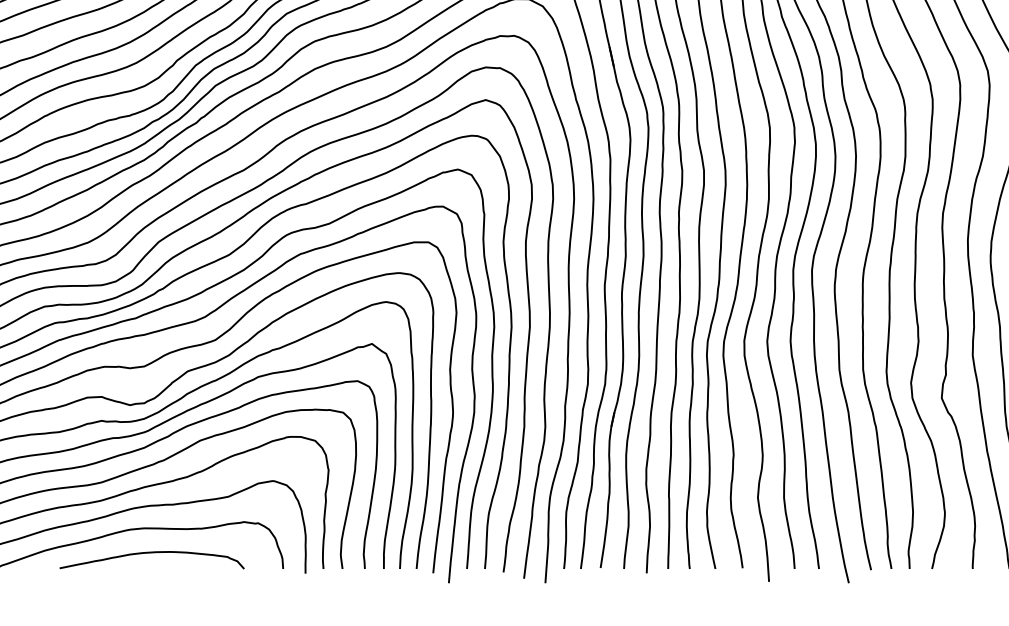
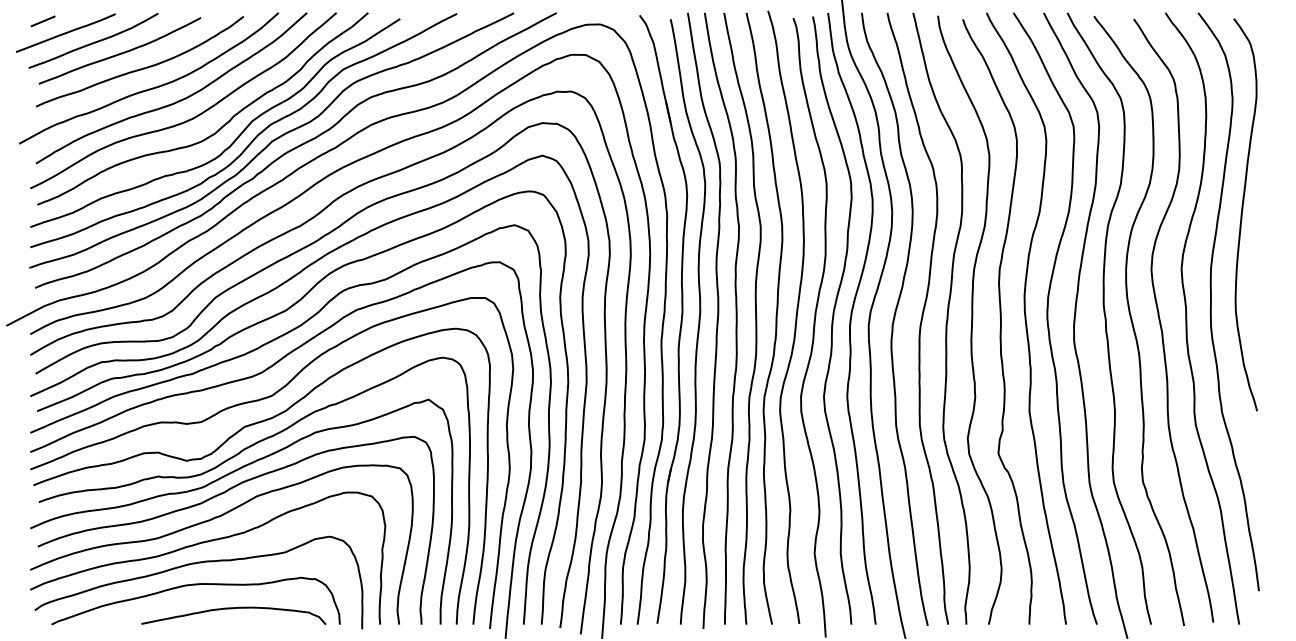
curve: (150, 553) -> (232, 609), moved

